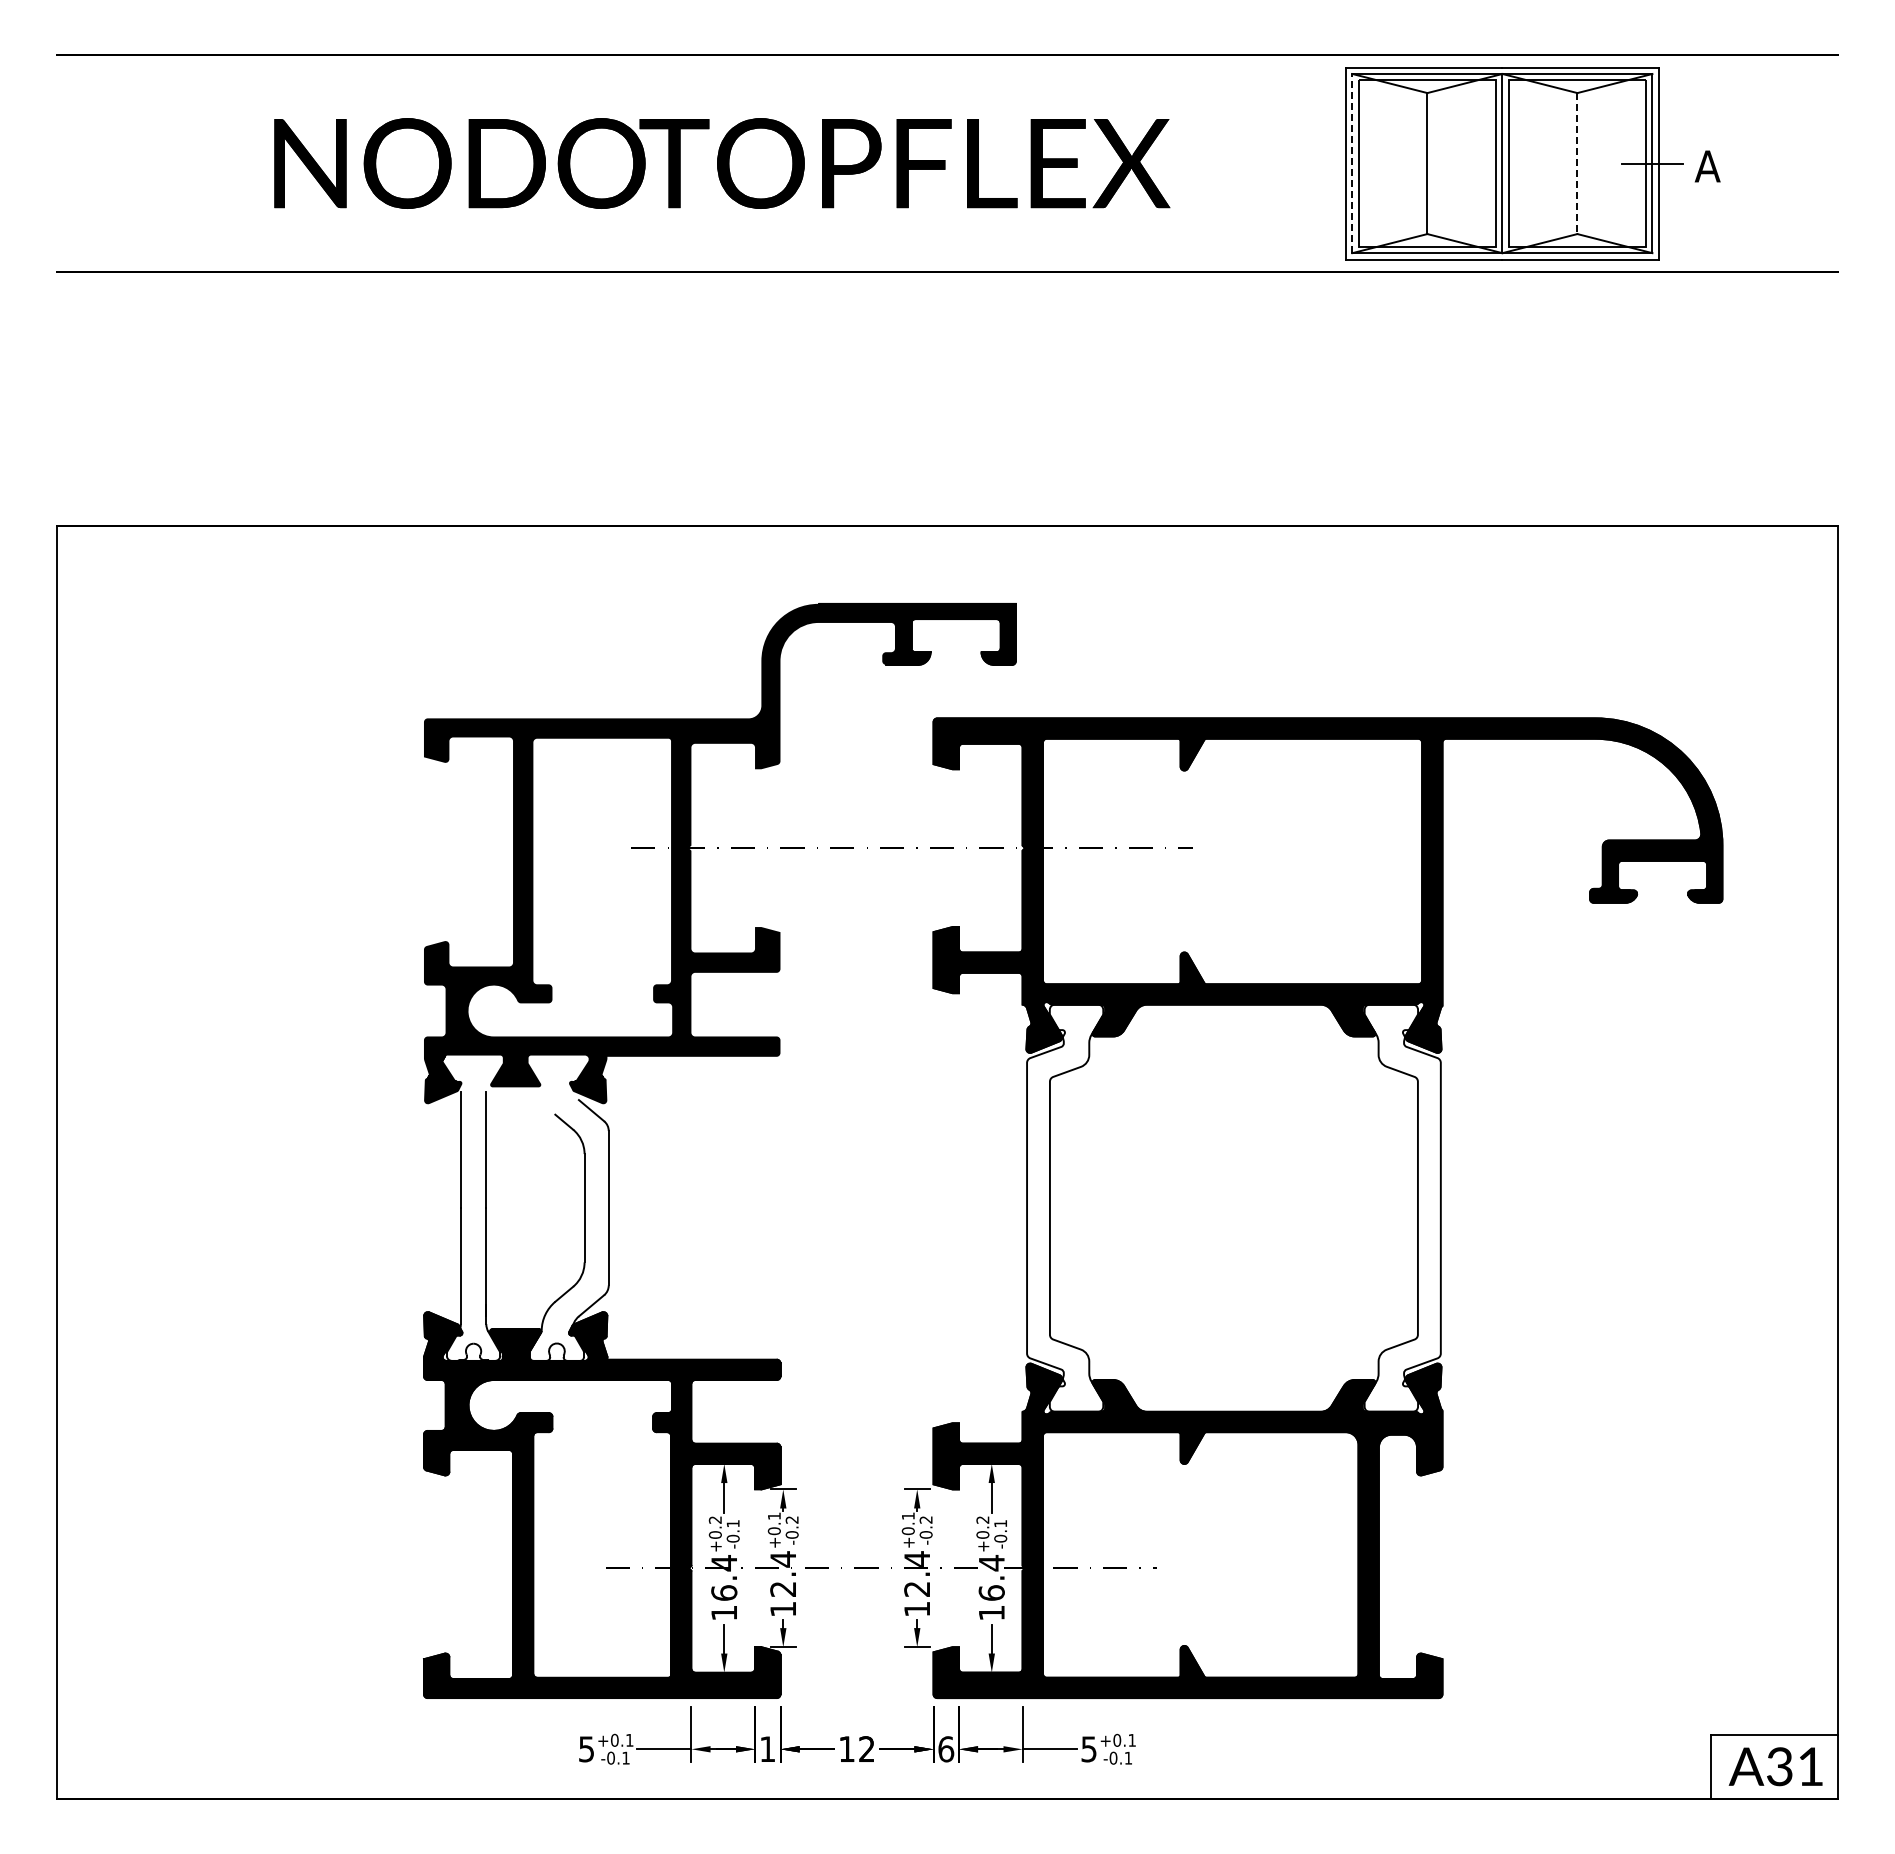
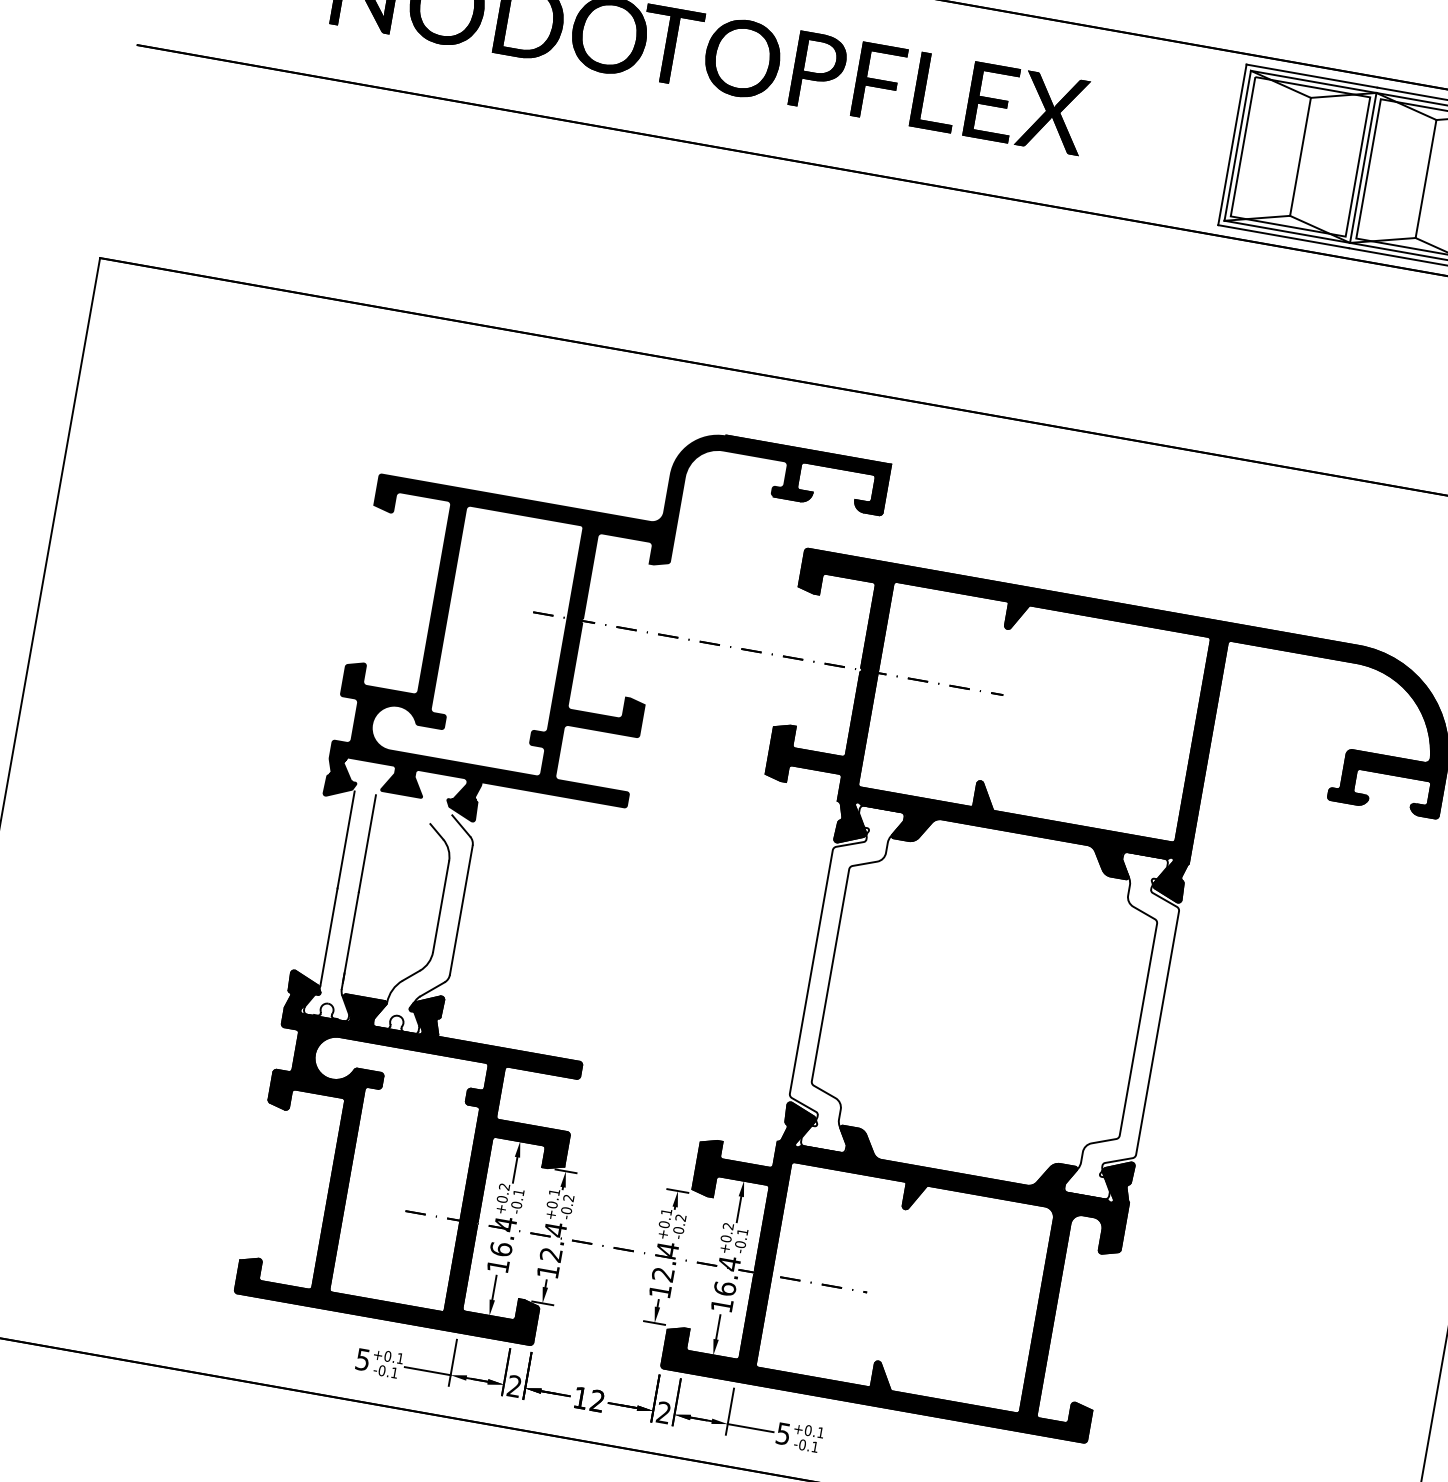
line: (1352, 163) -> (1237, 145), dashed -> solid
line: (1577, 163) -> (1426, 178), dashed -> solid
text: (767, 1748) -> (514, 1385), 1 -> 2
text: (946, 1749) -> (664, 1413), 6 -> 2

